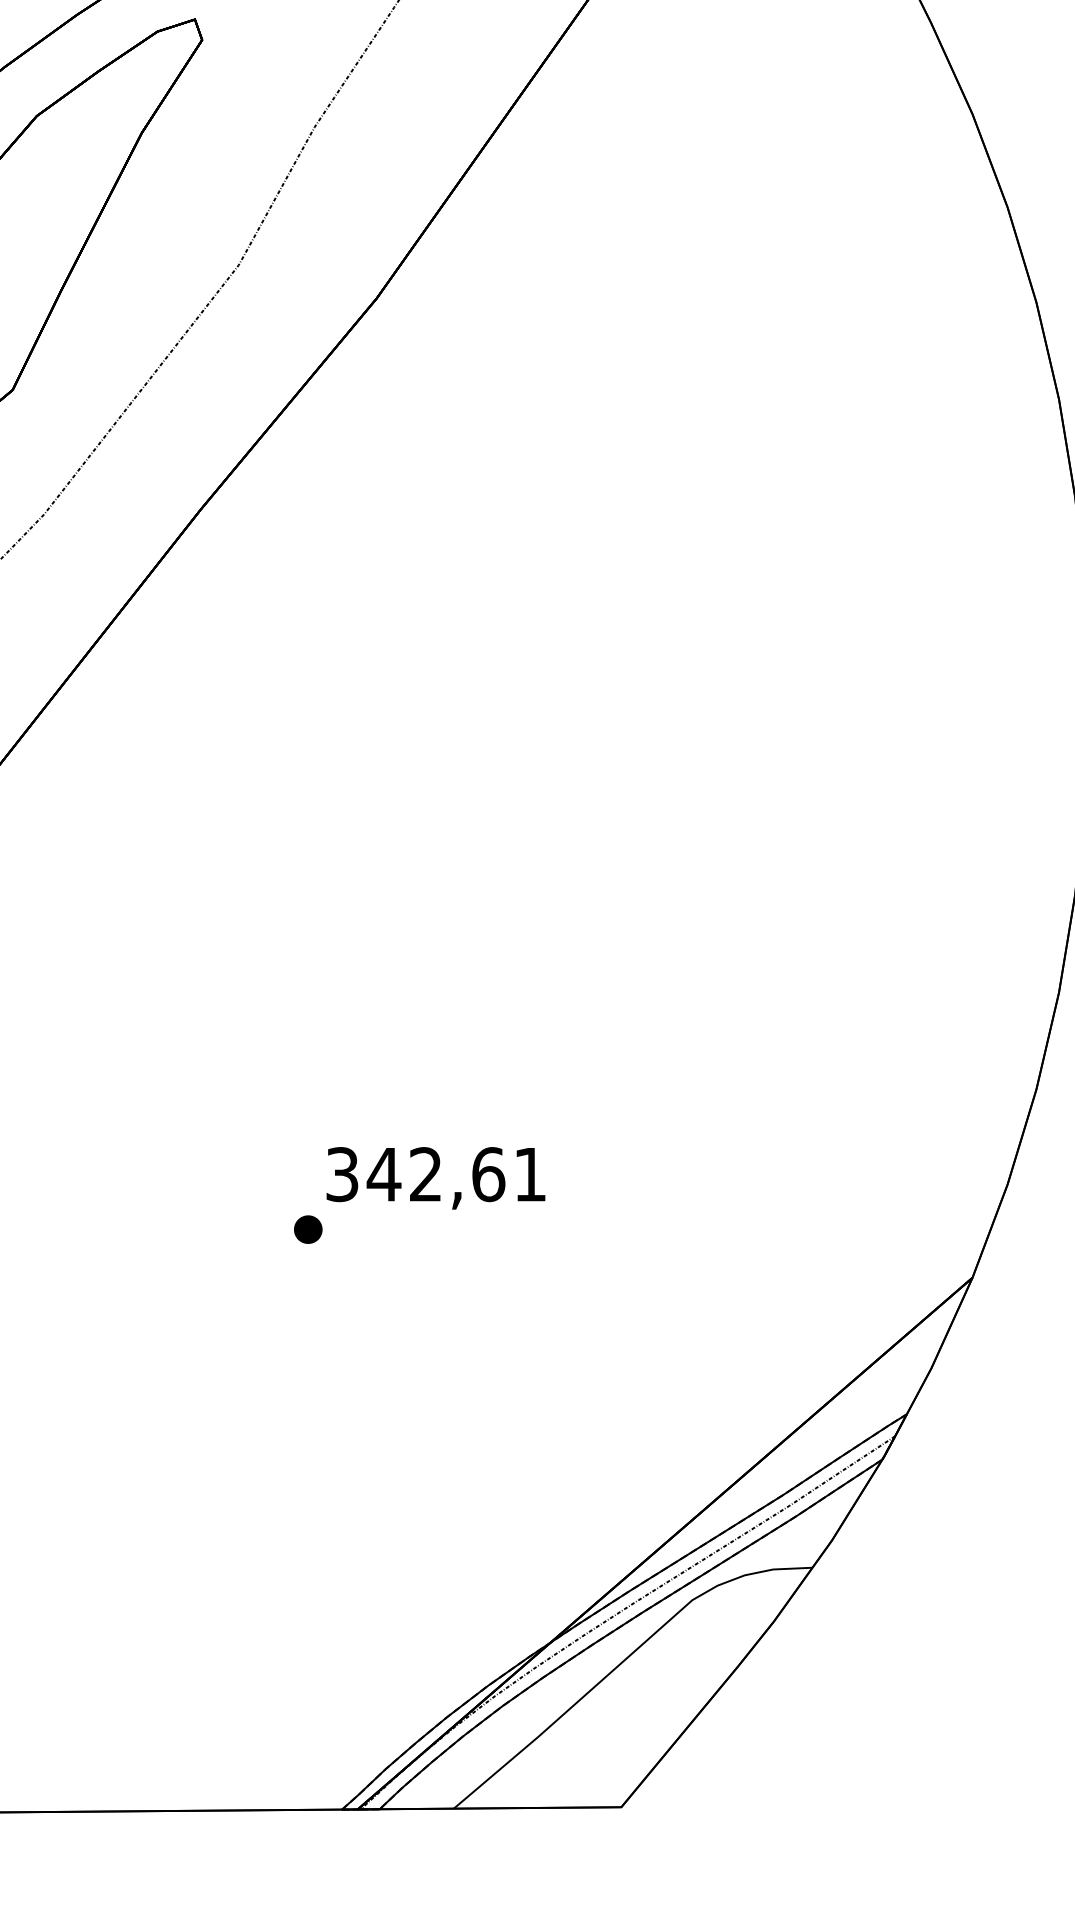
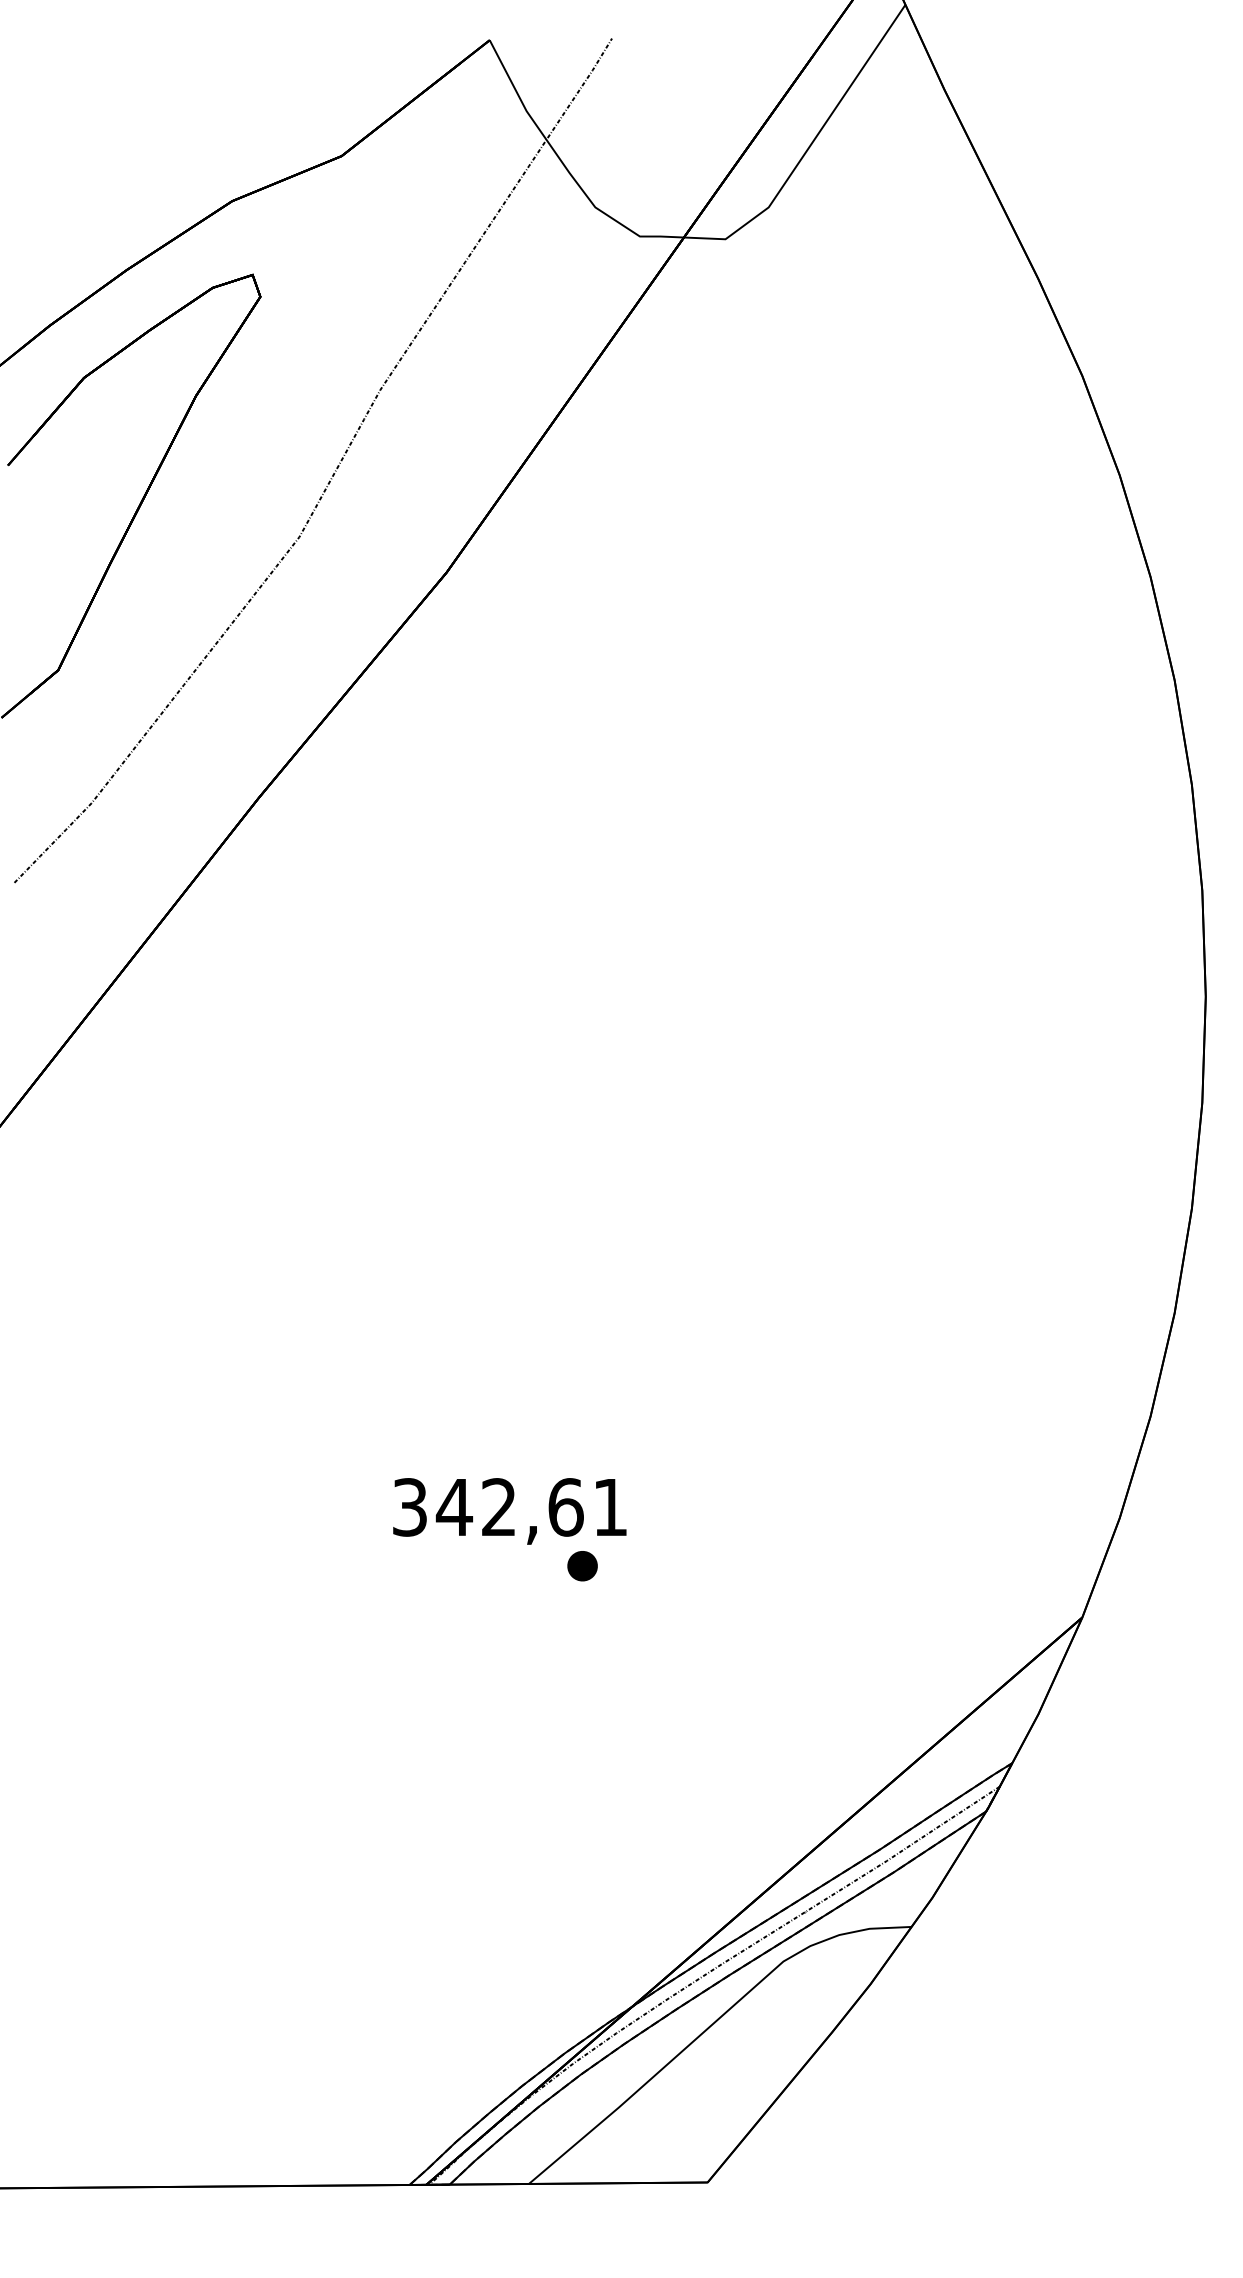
part: (308, 1229) -> (582, 1566), moved

